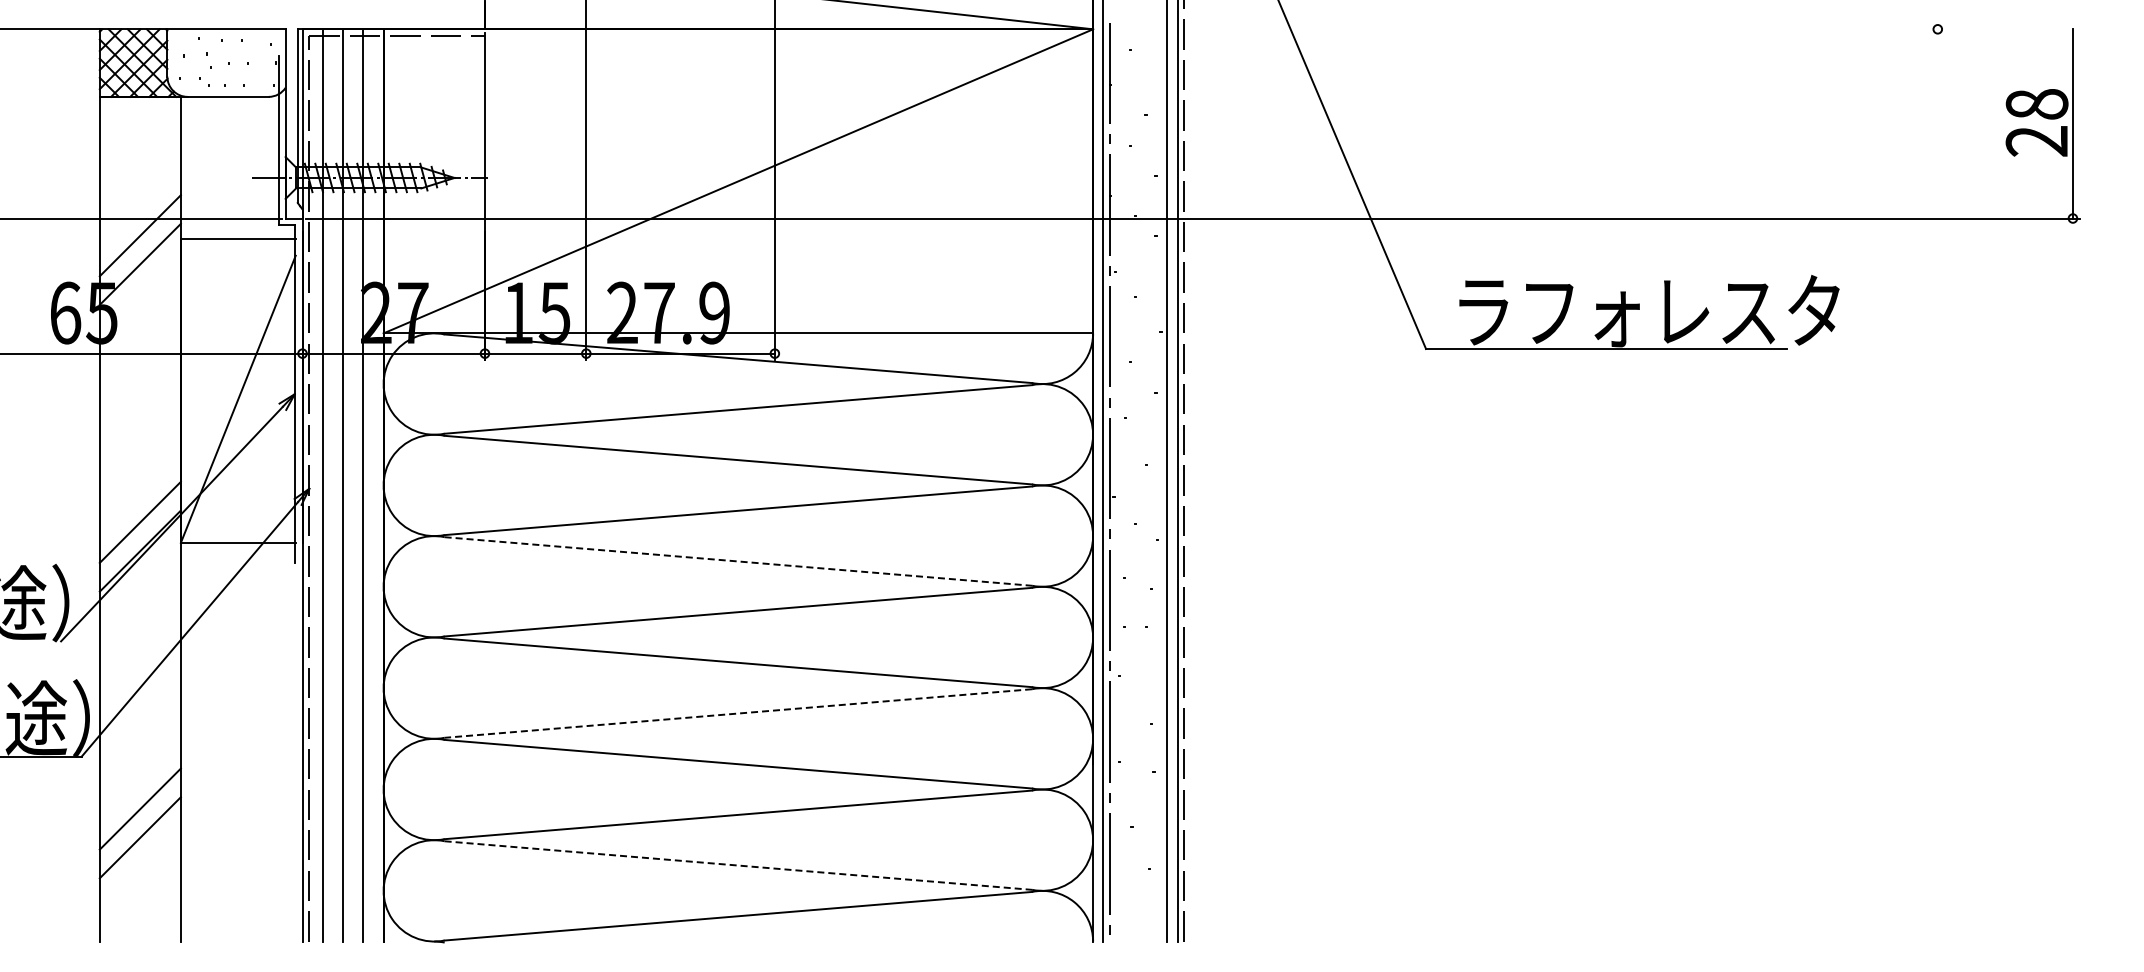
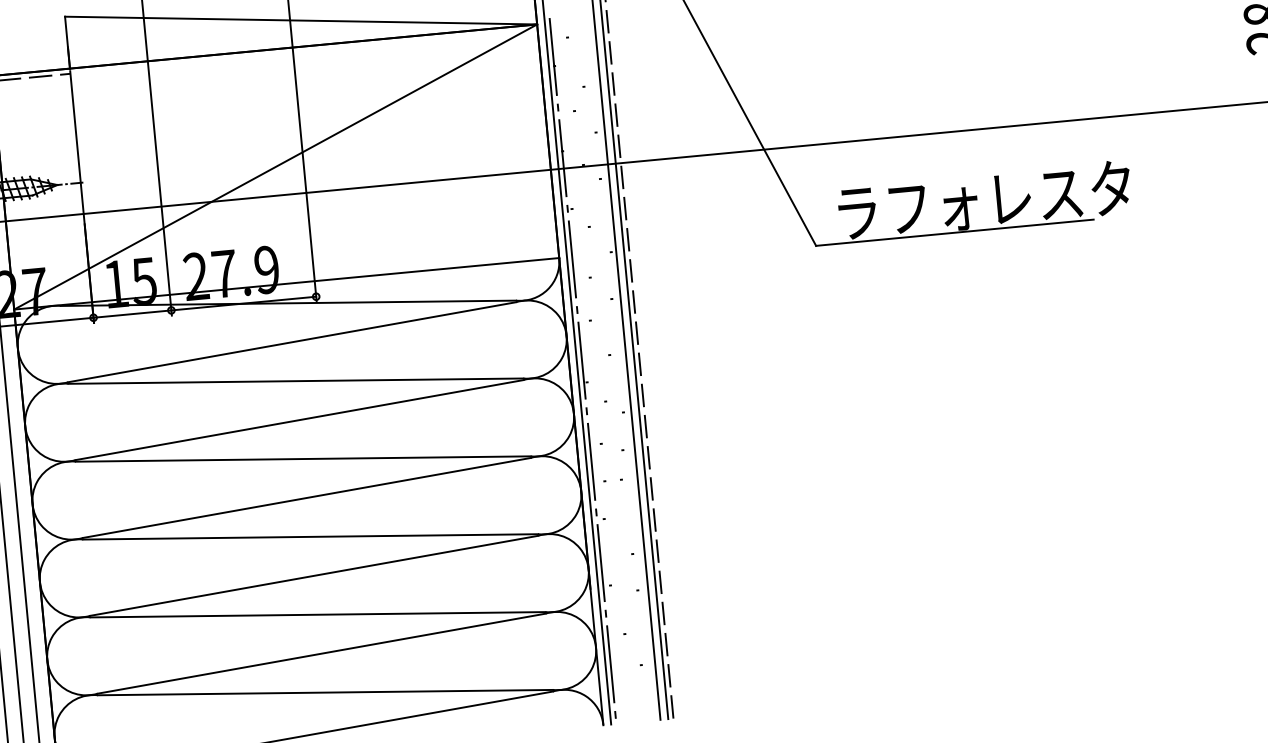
line: (738, 561) -> (303, 459), dashed -> solid
line: (738, 713) -> (314, 575), dashed -> solid
line: (738, 865) -> (325, 692), dashed -> solid

